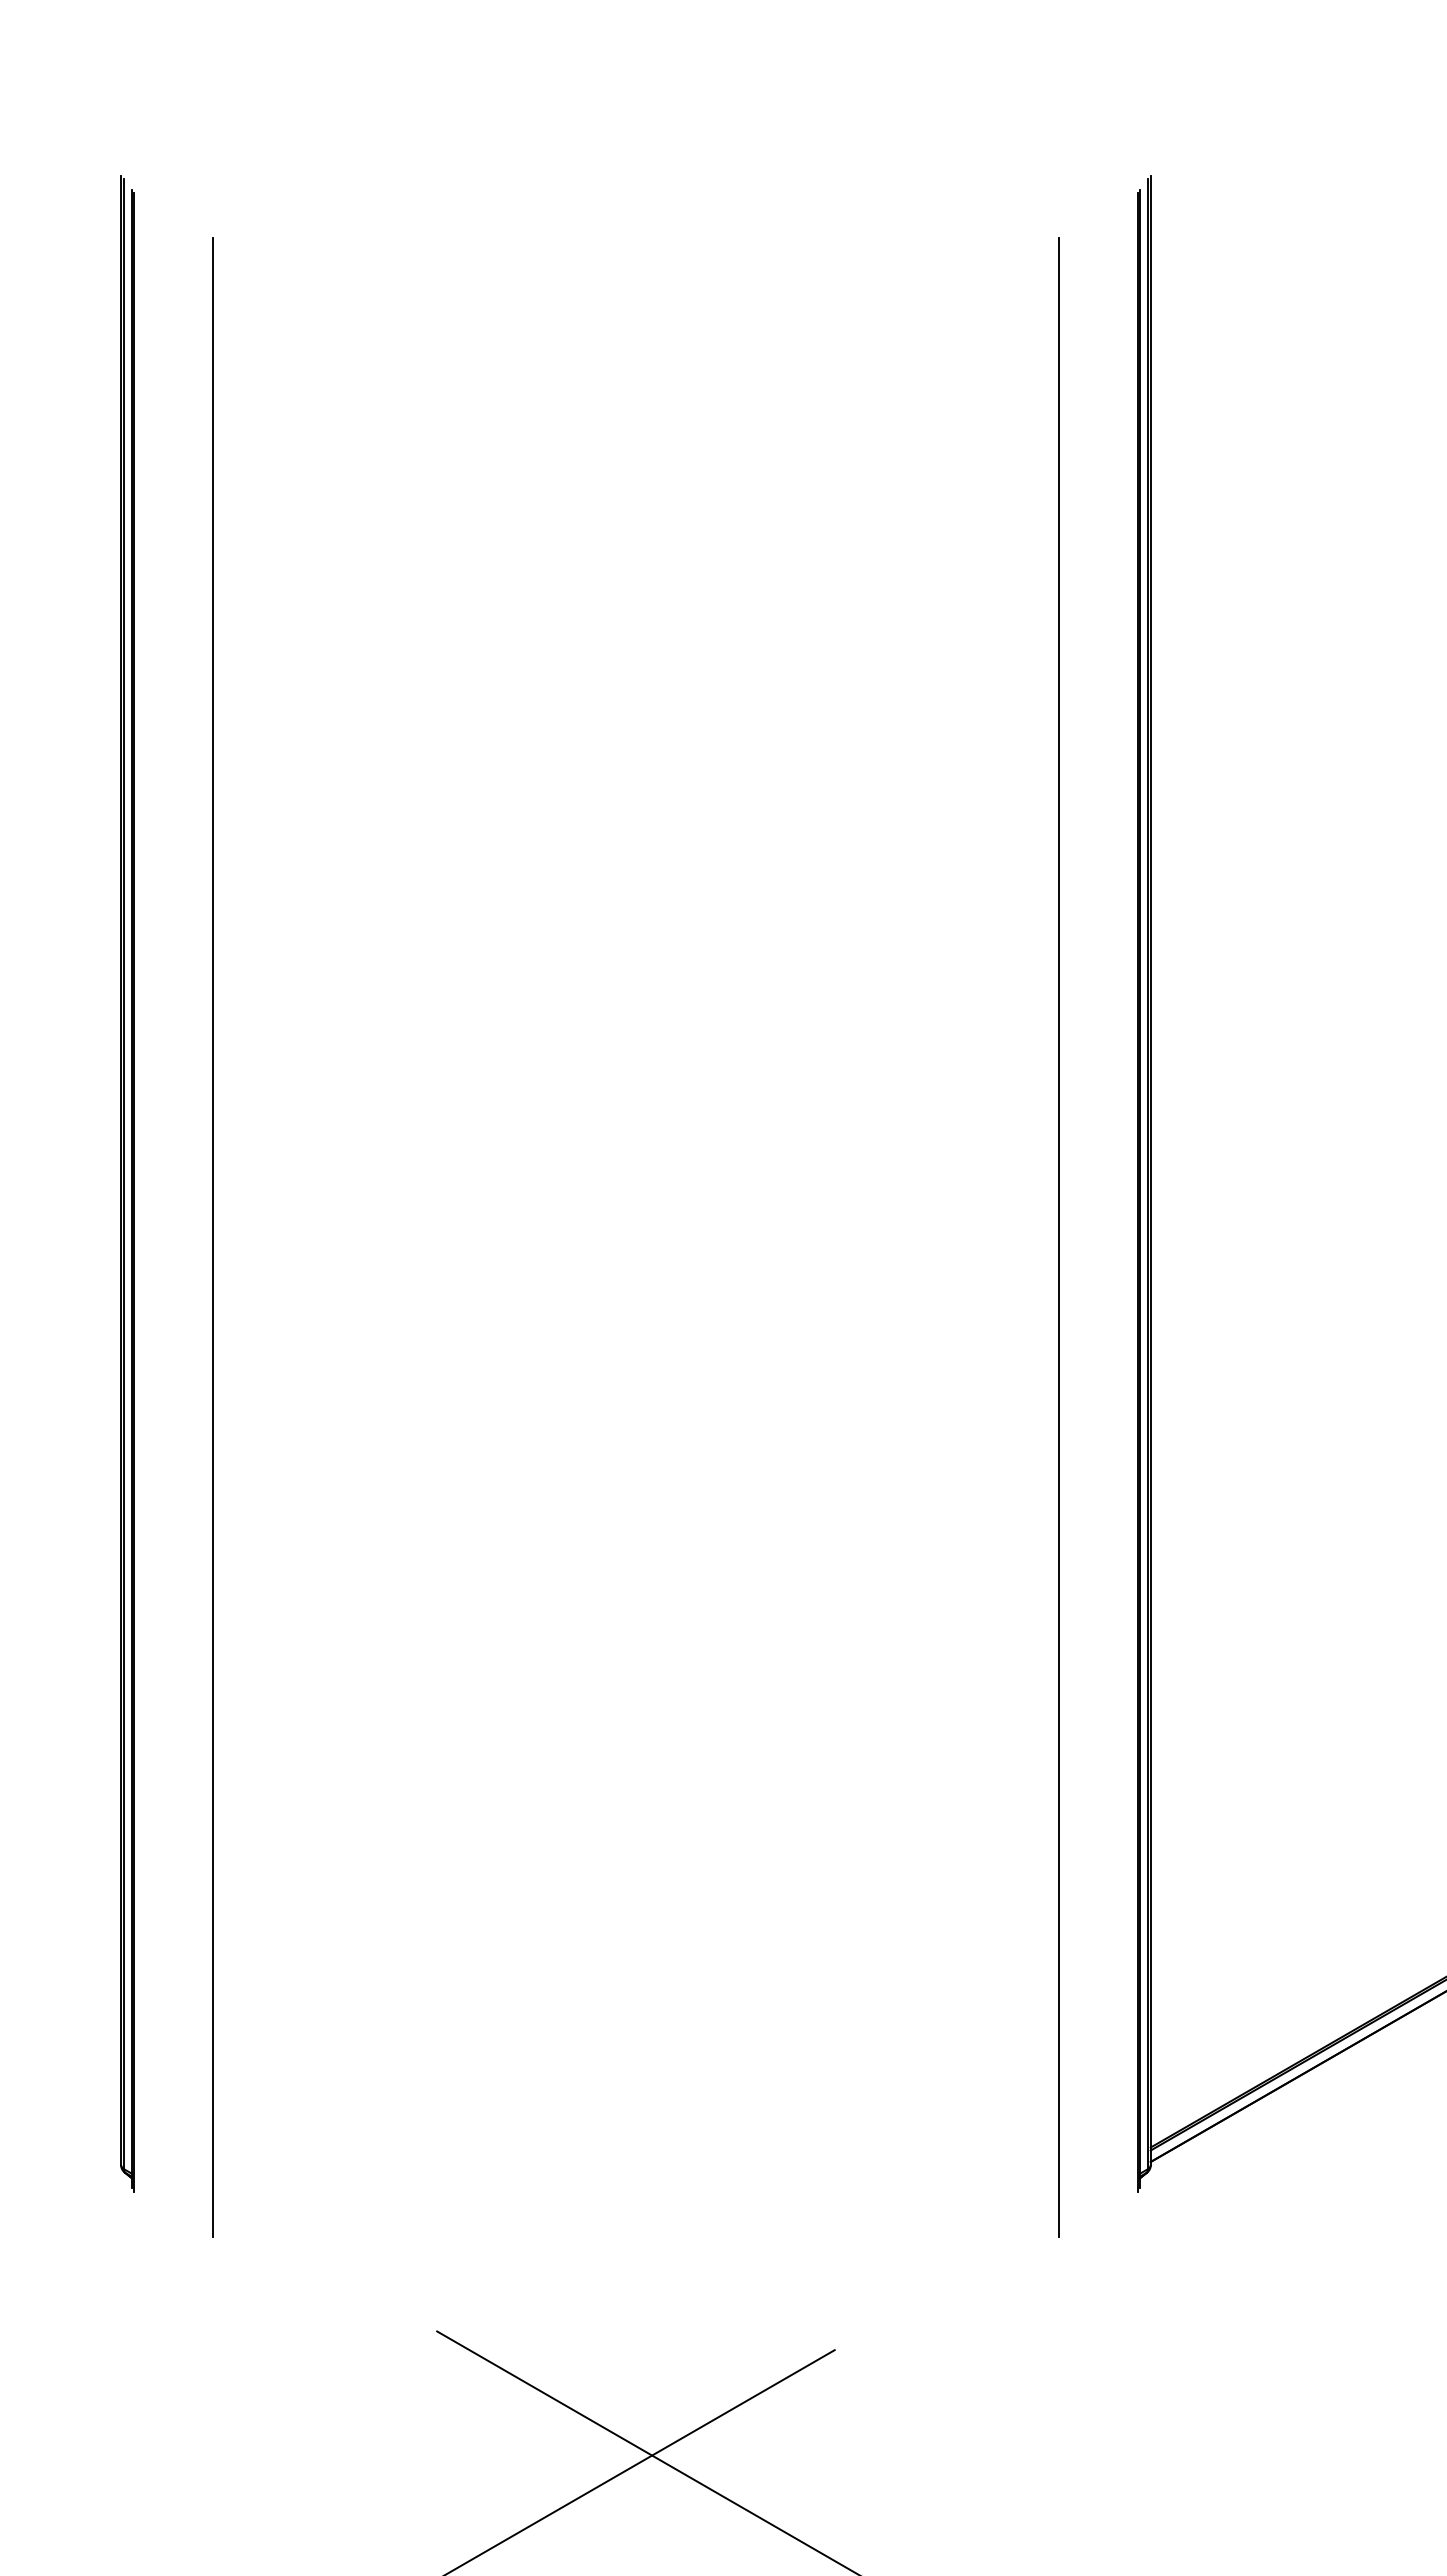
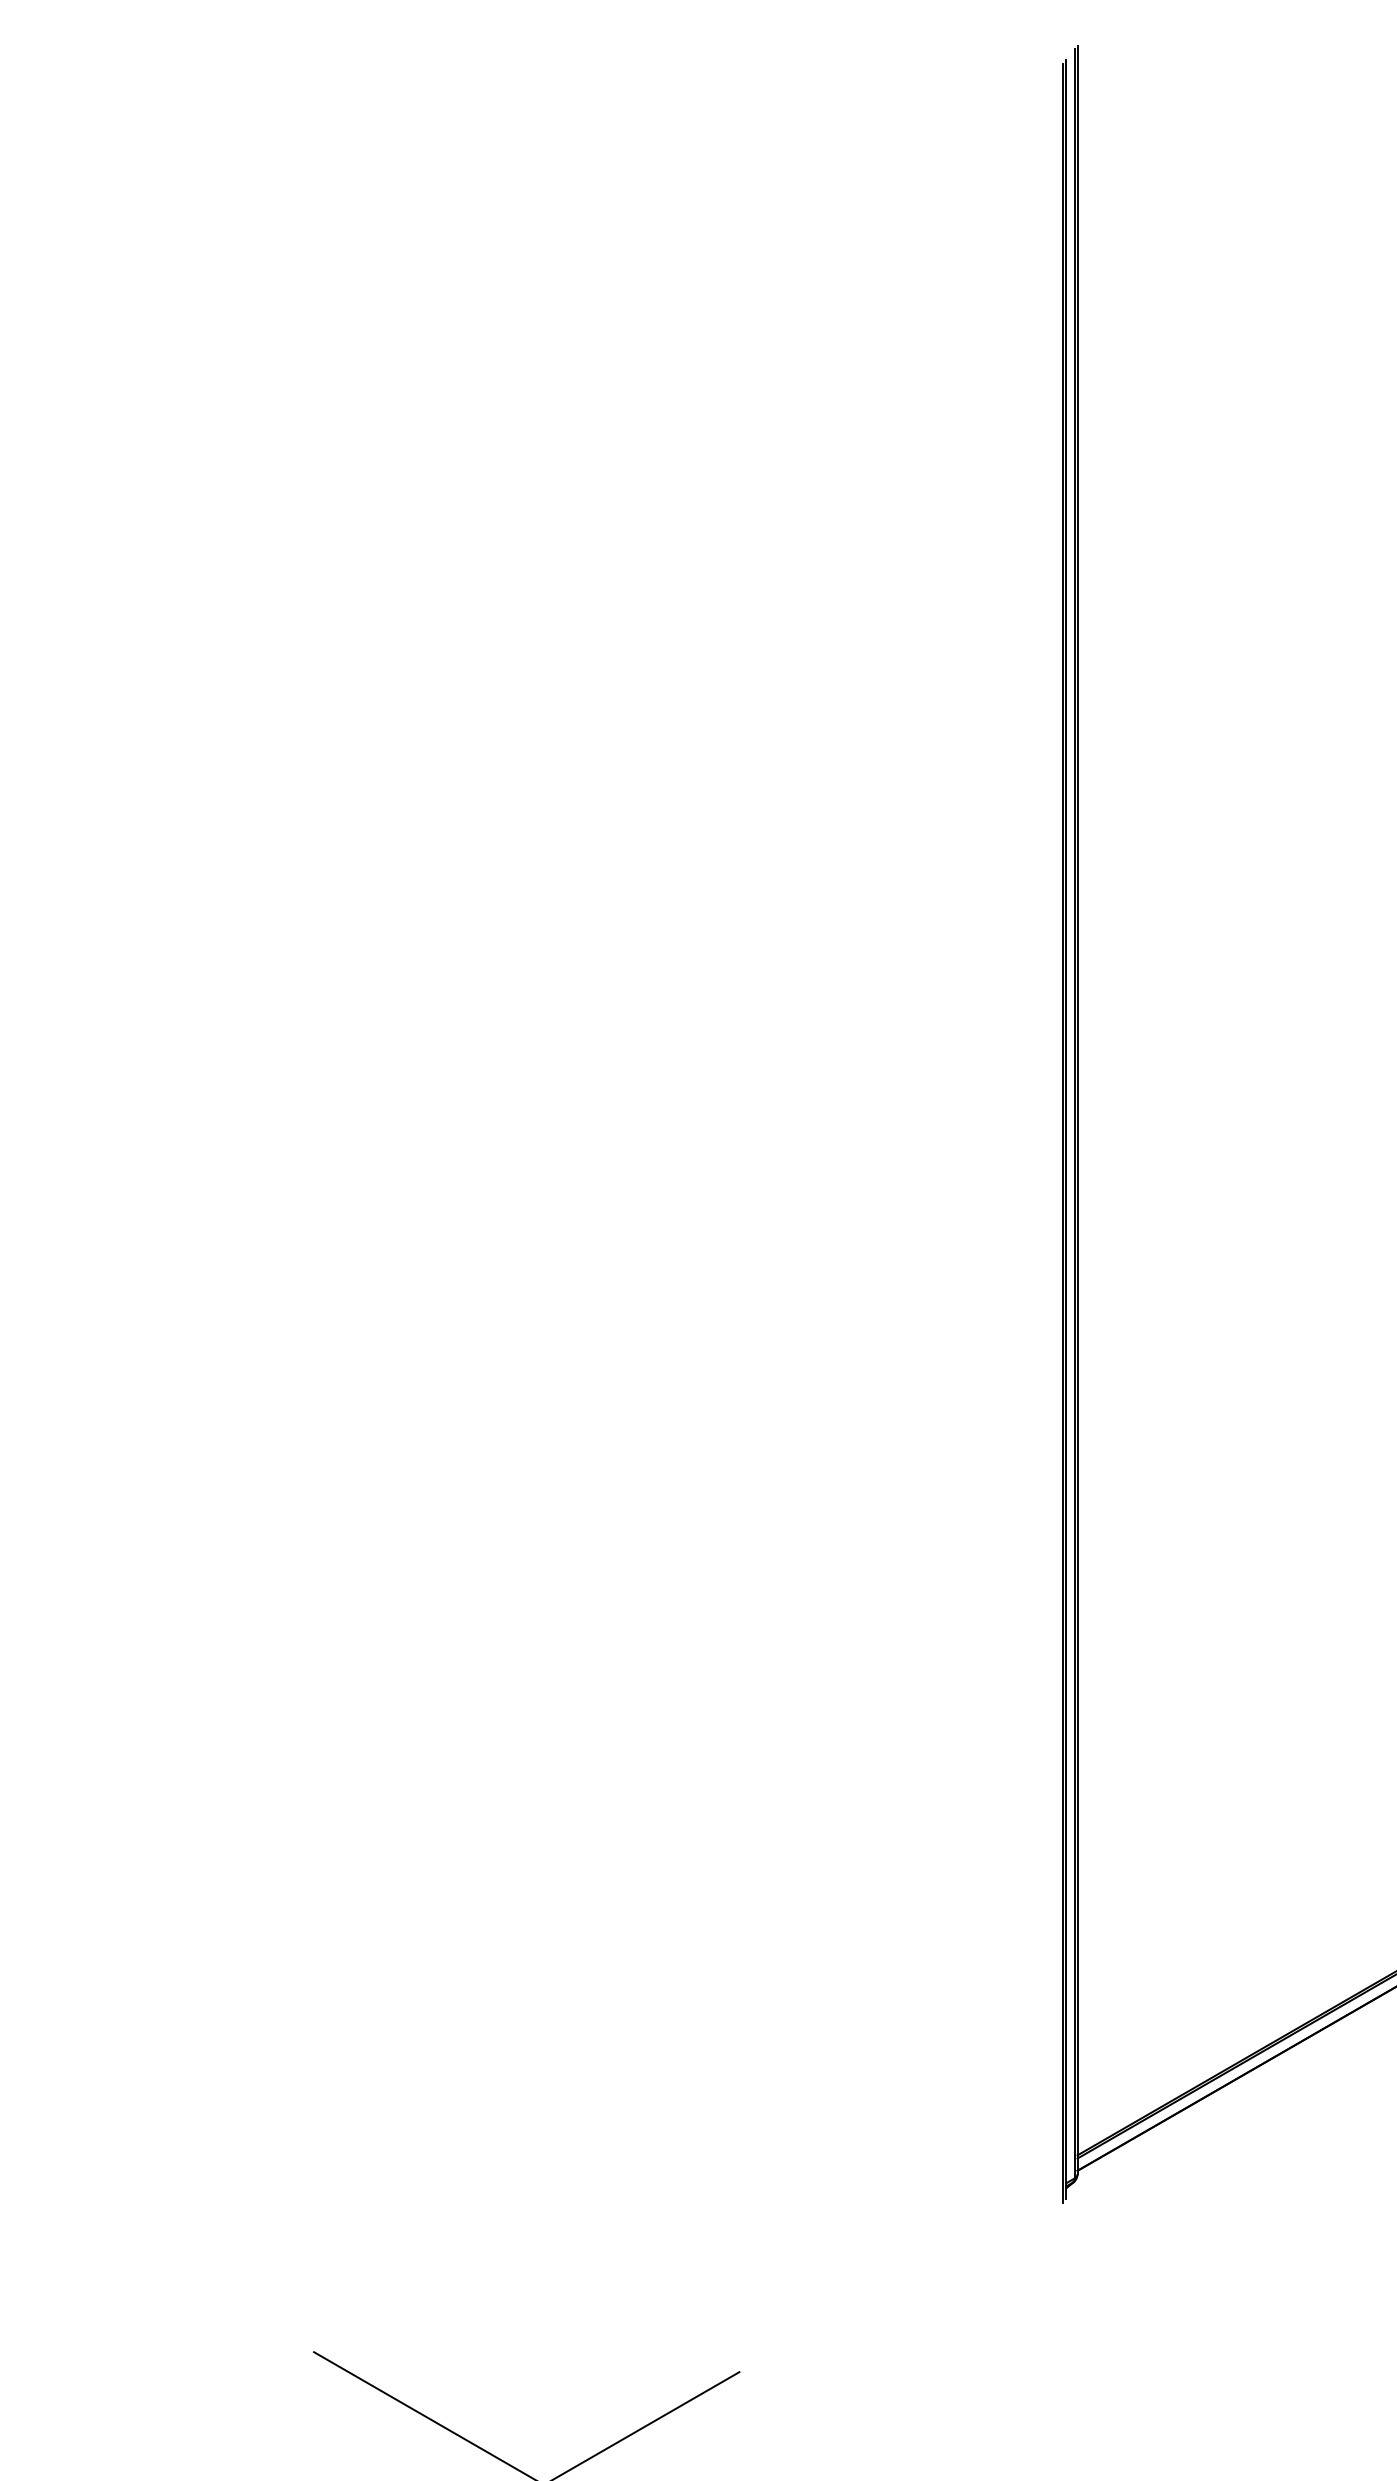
line: (212, 1237) -> (73, 1181), removed
line: (1059, 1237) -> (979, 1181), removed

